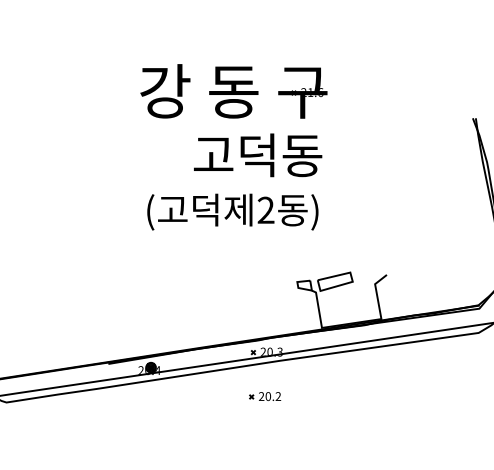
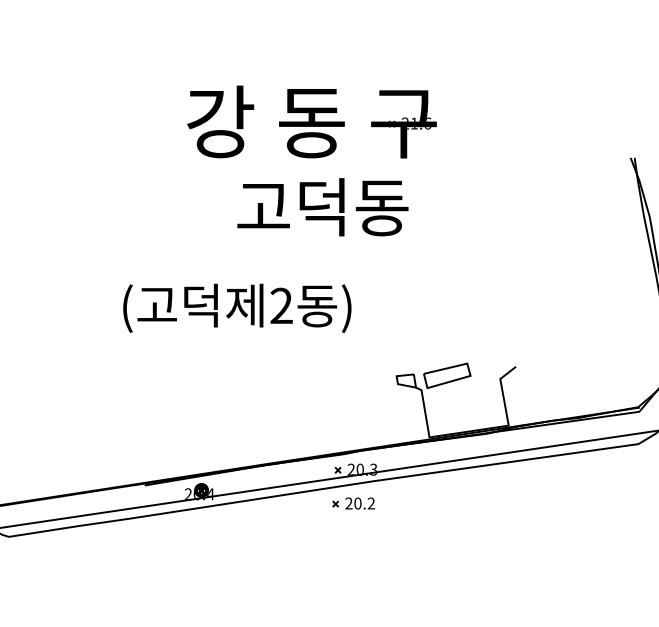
text: (258, 155) -> (323, 207), moved
text: (232, 211) -> (236, 307), moved
part: (265, 396) -> (354, 503), moved

